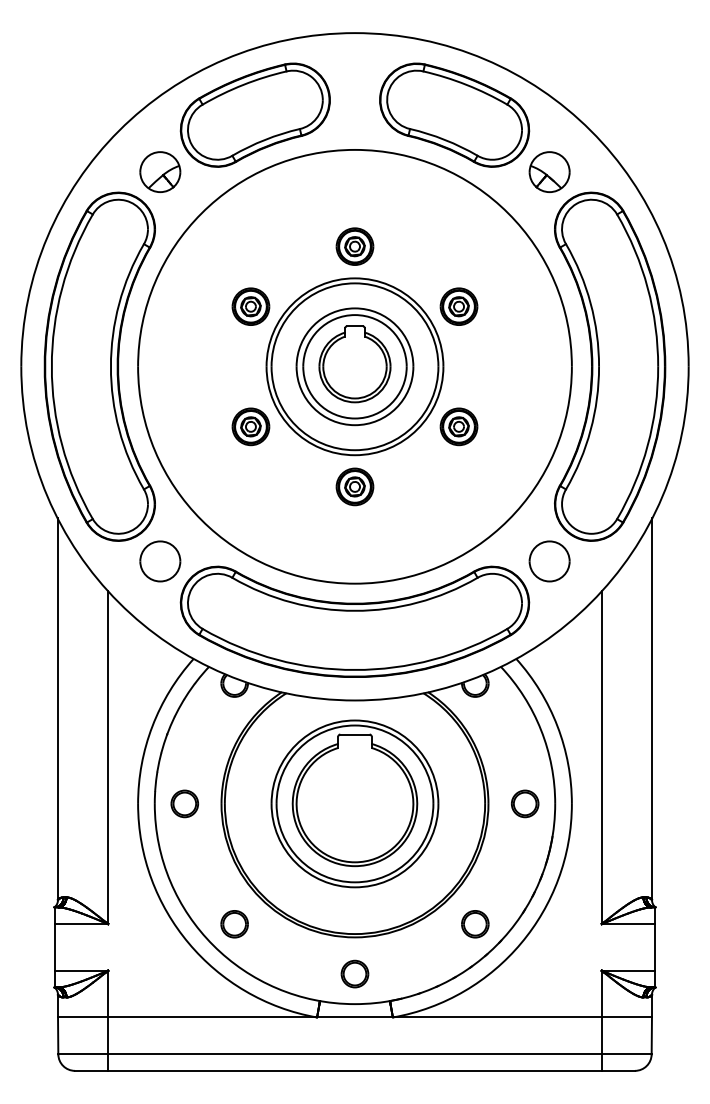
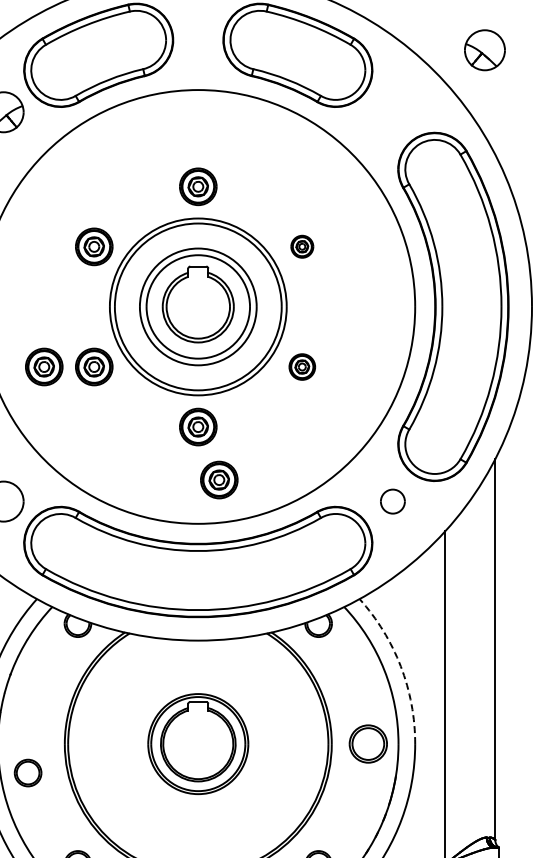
part: (549, 171) -> (484, 49), moved
part: (458, 306) -> (301, 246), size x0.6
part: (200, 426) -> (43, 366), added
part: (458, 426) -> (301, 366), size x0.7
part: (375, 539) -> (218, 479), added
part: (549, 561) -> (392, 501), size x0.6
arc: (557, 726) -> (400, 666), solid -> dashed
part: (184, 803) -> (27, 772), moved
part: (354, 803) -> (197, 743), size x0.6
part: (525, 803) -> (368, 743), size x1.4

